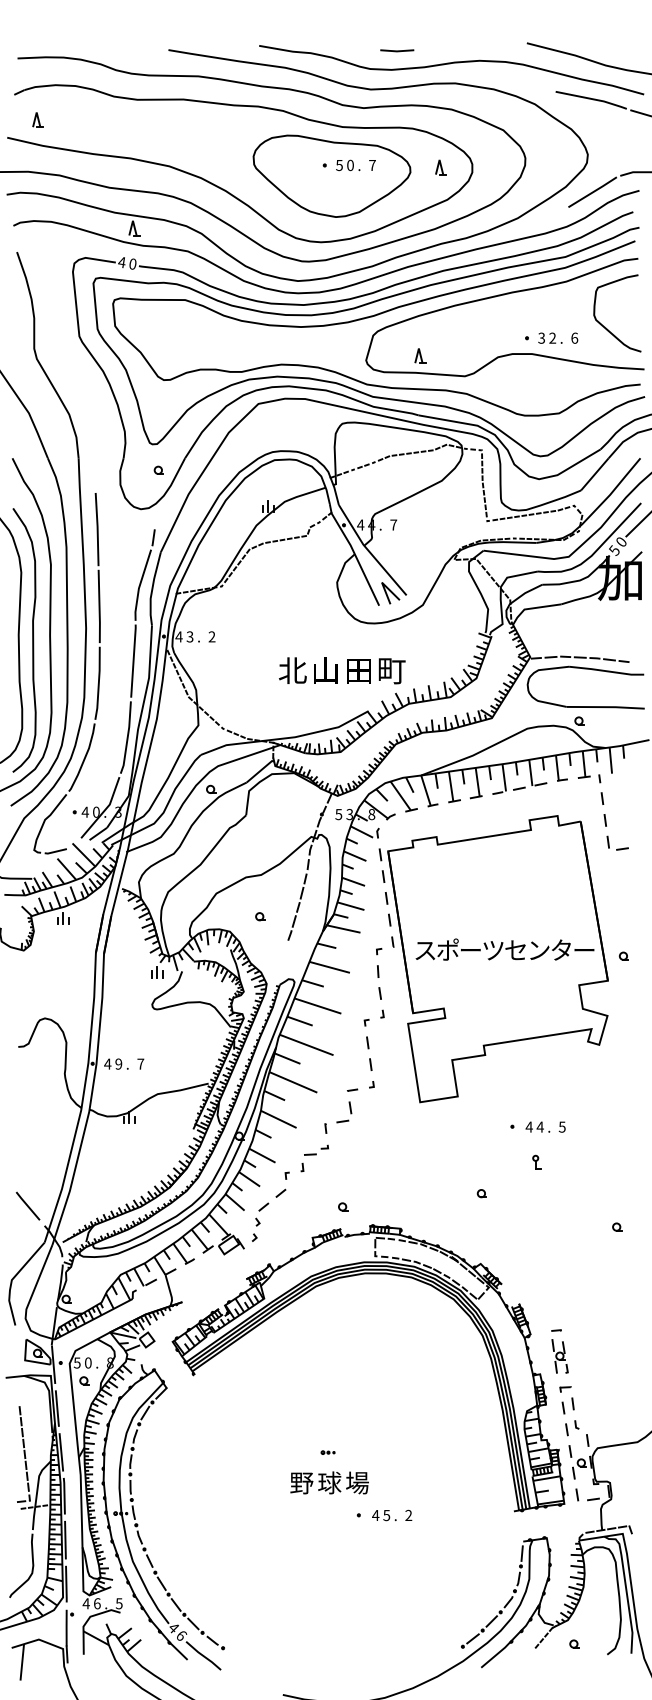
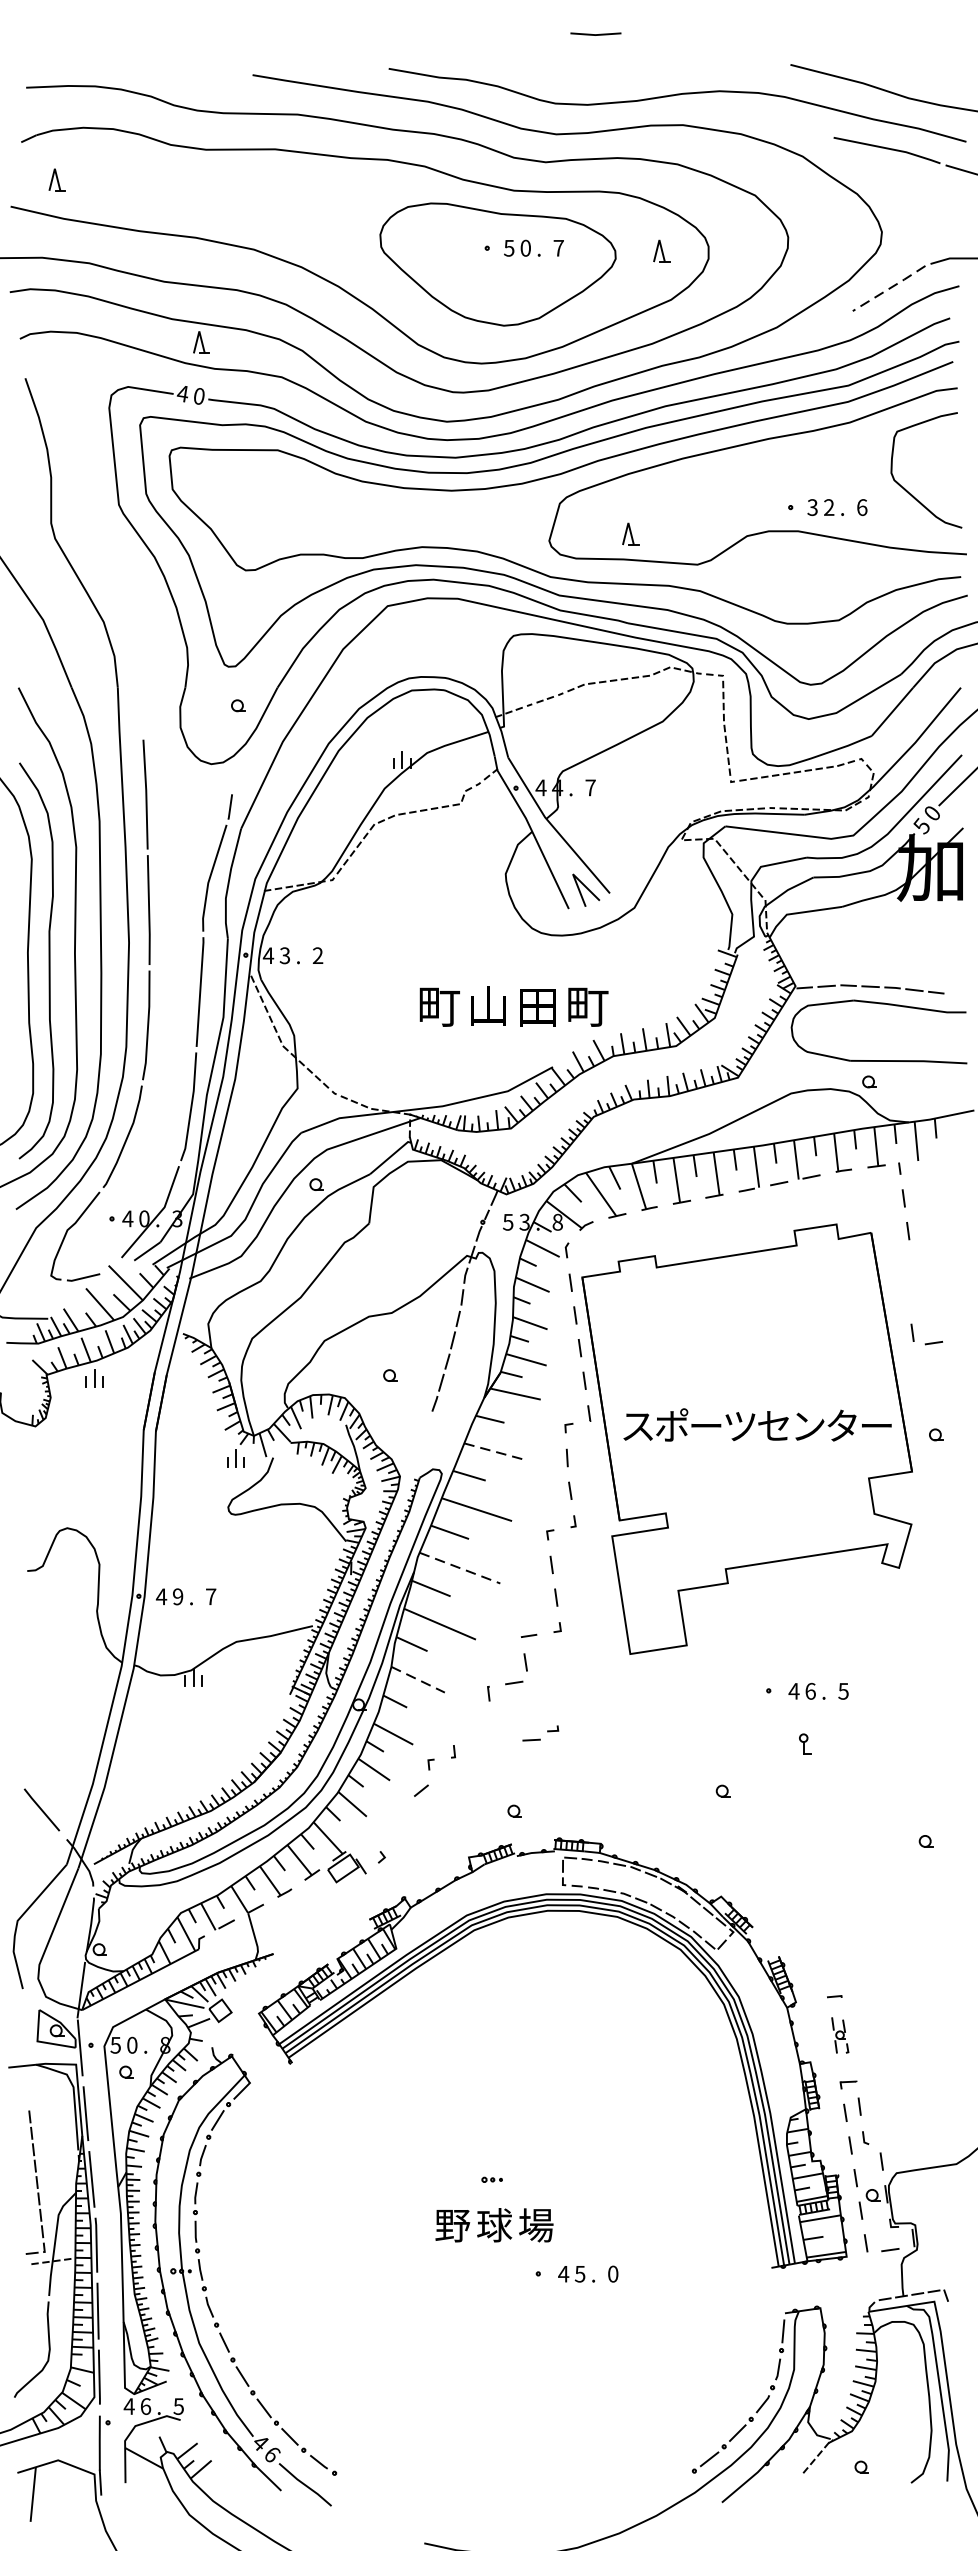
line: (397, 50) -> (596, 33), moved
line: (592, 192) -> (888, 288), solid -> dashed
text: (292, 670) -> (438, 1006), 北 -> 町
part: (617, 842) -> (926, 1333), moved
line: (329, 967) -> (494, 1451), solid -> dashed
line: (306, 1045) -> (459, 1568), solid -> dashed
line: (278, 1119) -> (417, 1679), solid -> dashed
text: (539, 1126) -> (809, 1690), 4 -> 6
part: (316, 1149) -> (540, 1732), moved
part: (262, 1214) -> (393, 1822), removed
part: (559, 1356) -> (839, 2035), size x0.7
text: (408, 1515) -> (612, 2274), 2 -> 0

